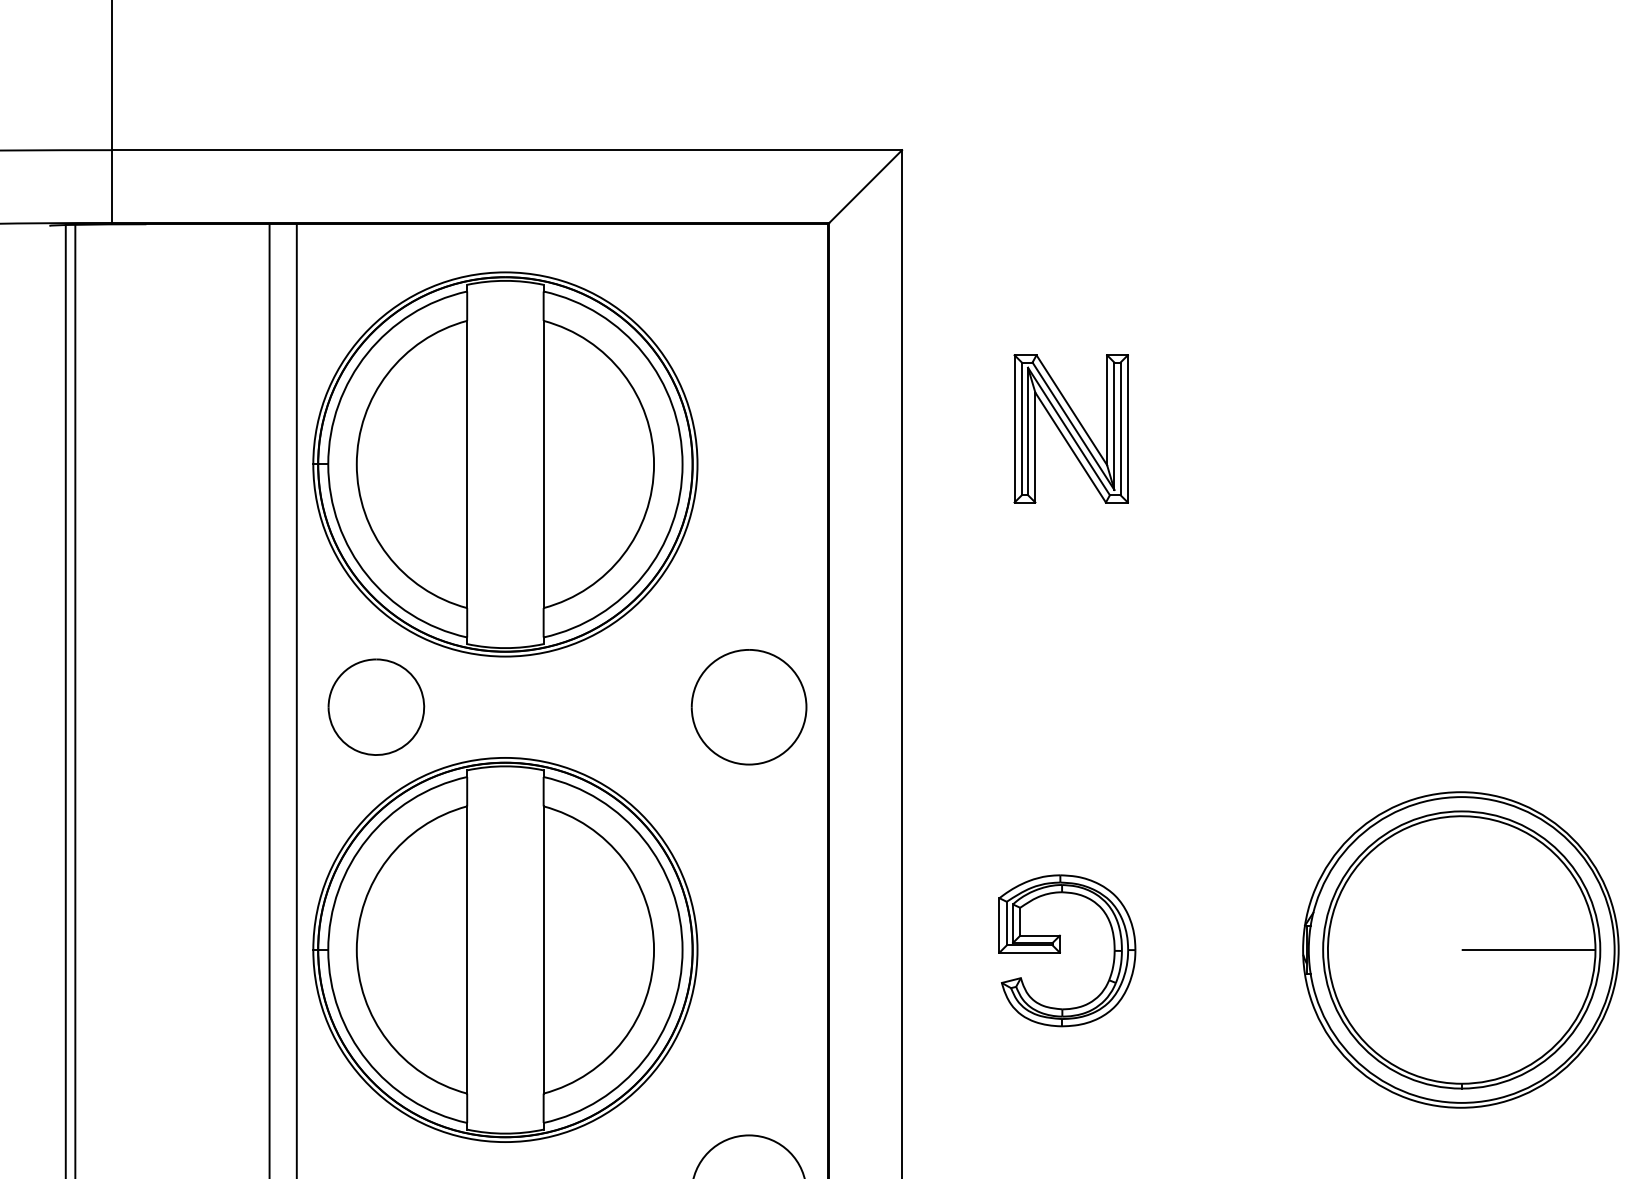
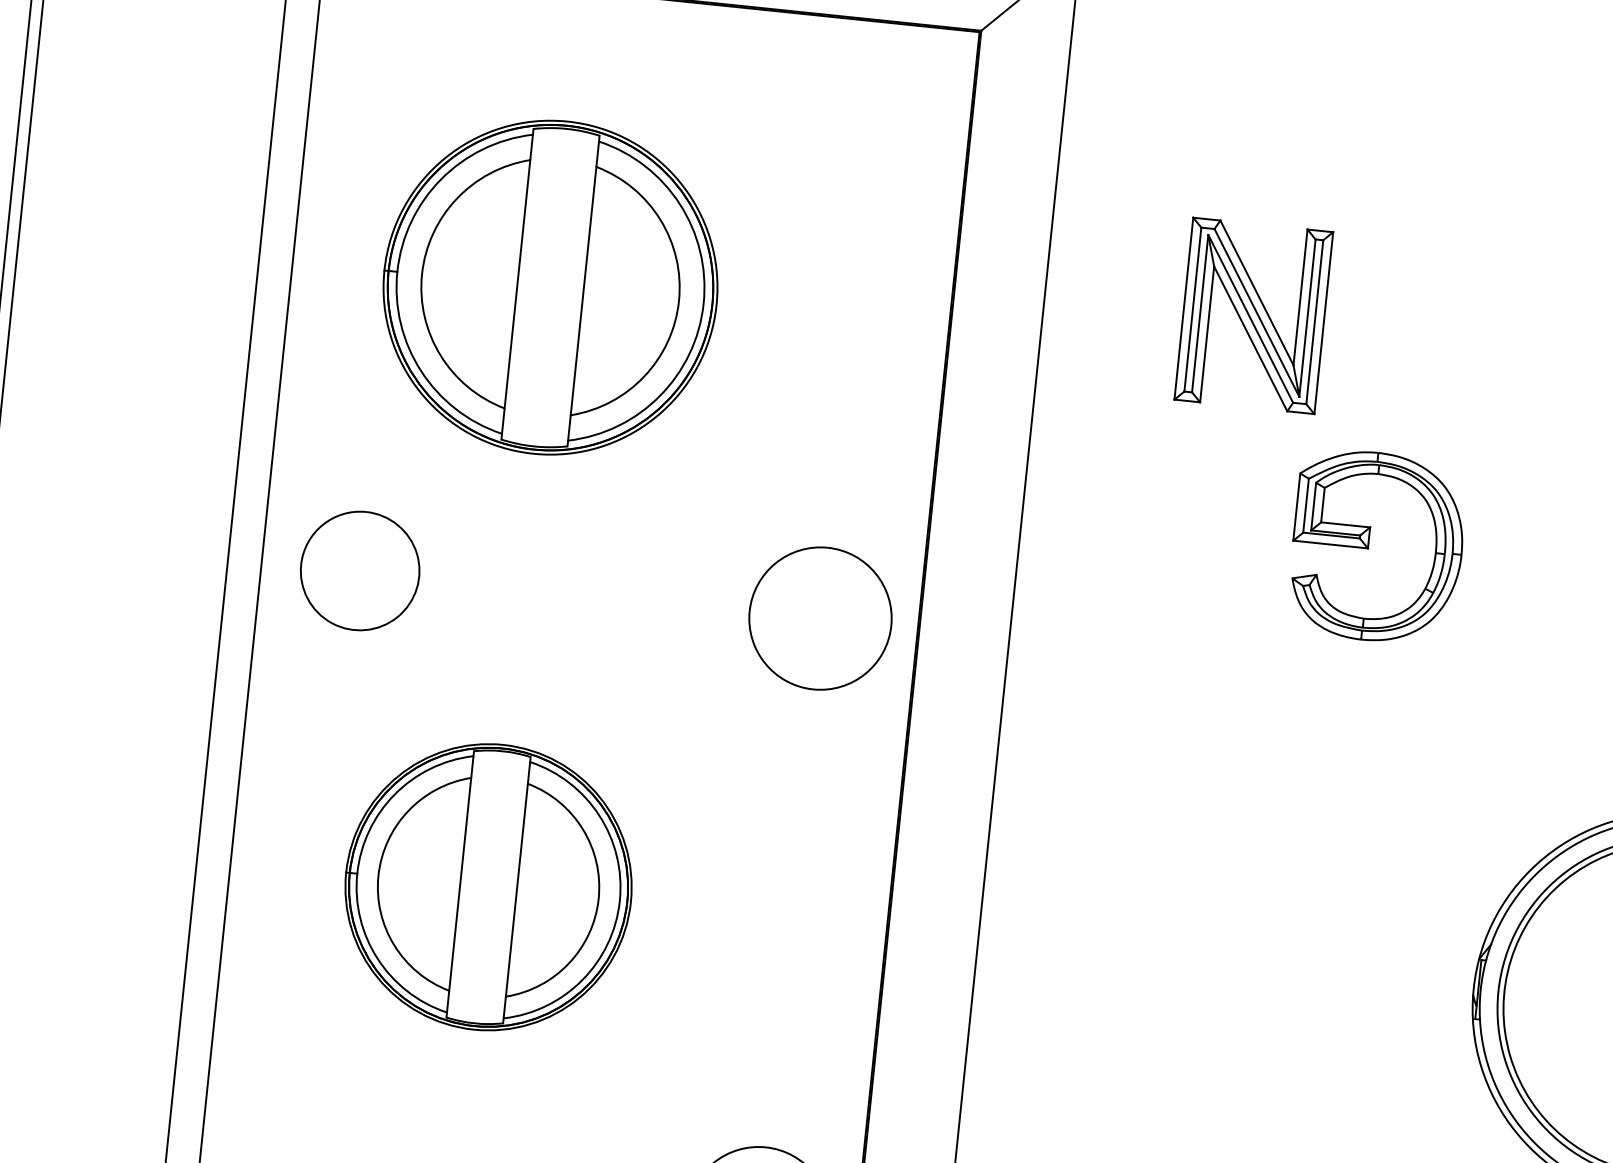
part: (505, 464) -> (550, 287), size x0.7
part: (505, 949) -> (488, 886), size x0.6
part: (1060, 950) -> (1368, 545), moved

